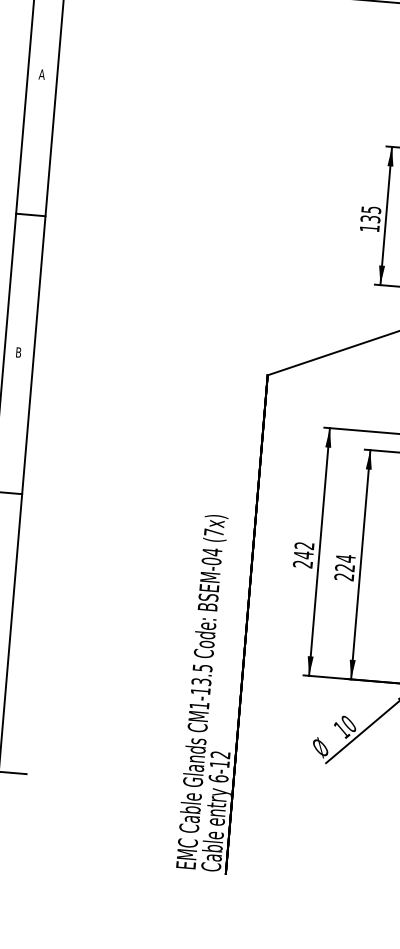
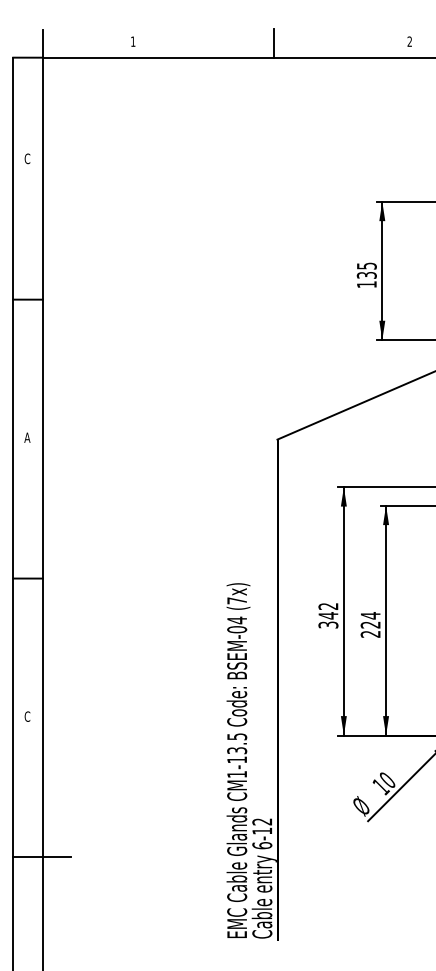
text: (42, 74) -> (27, 158), A -> C
text: (18, 352) -> (27, 437), B -> A
text: (303, 563) -> (328, 624), 242 -> 342

